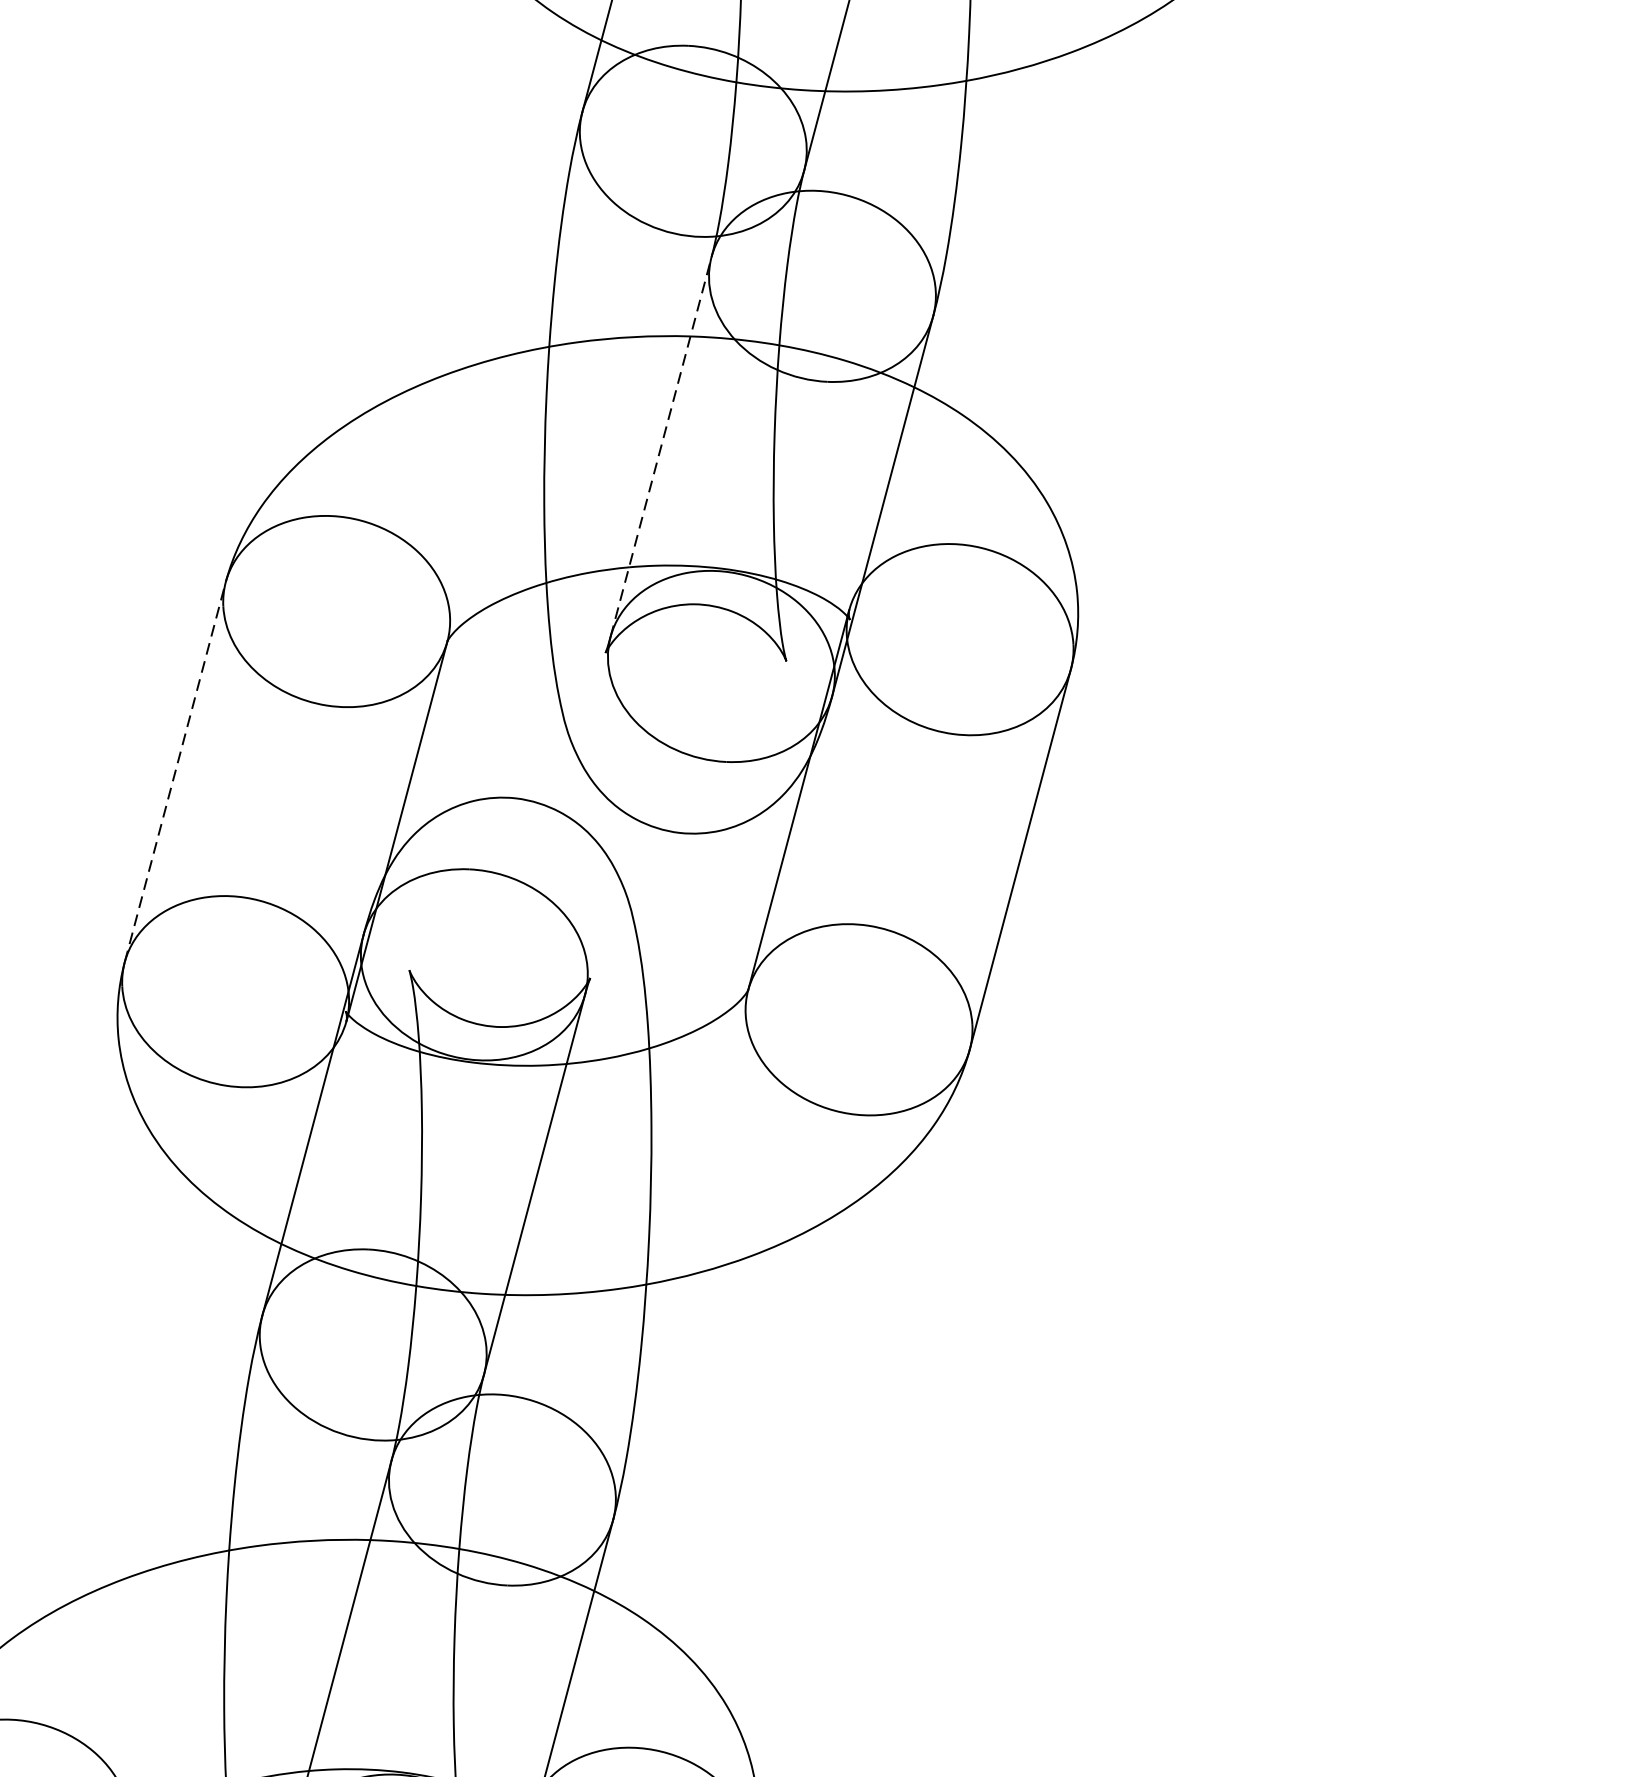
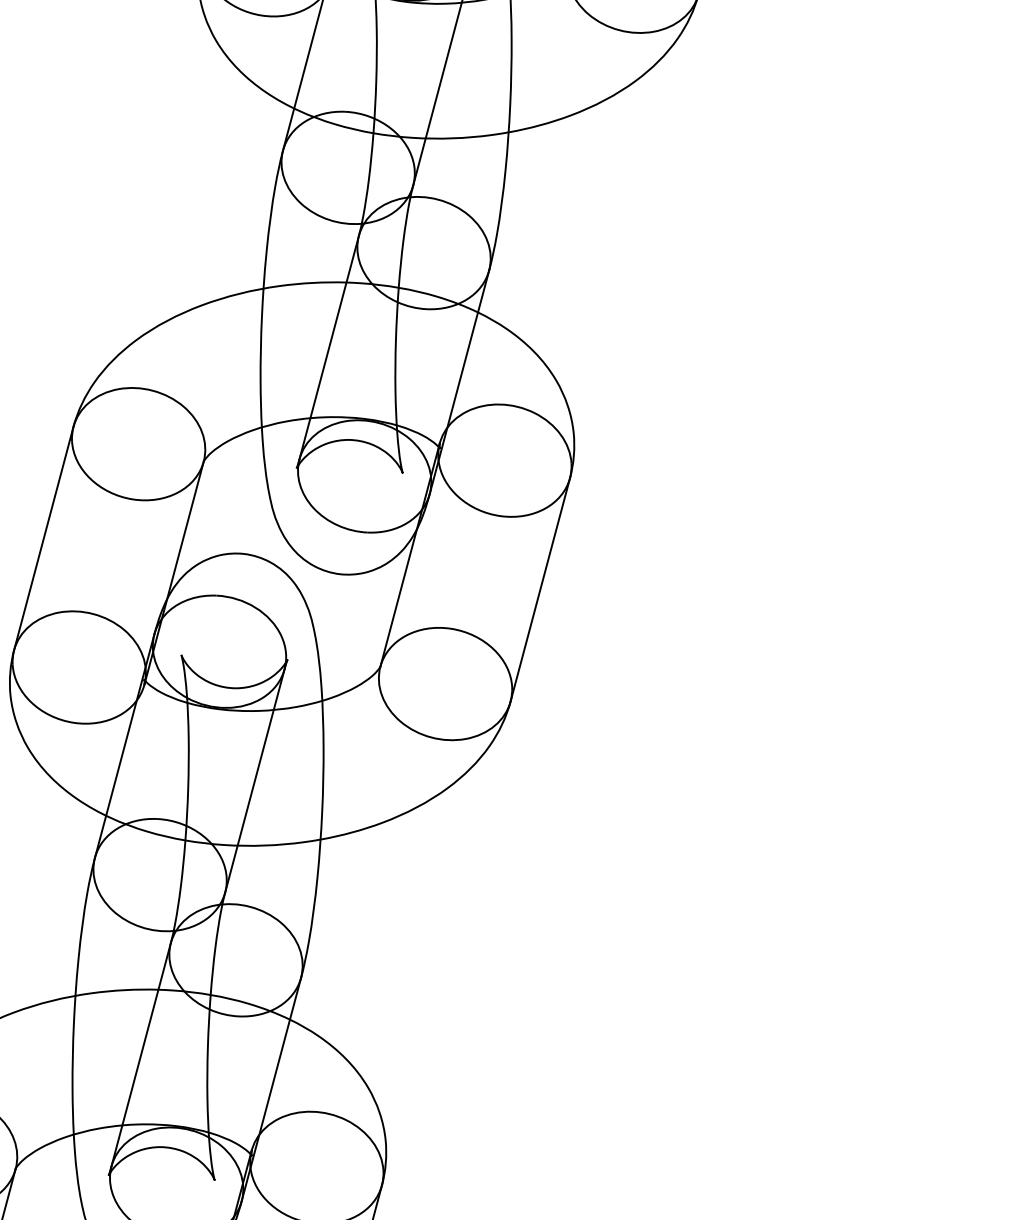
line: (661, 447) -> (329, 347), dashed -> solid
line: (174, 772) -> (43, 538), dashed -> solid

